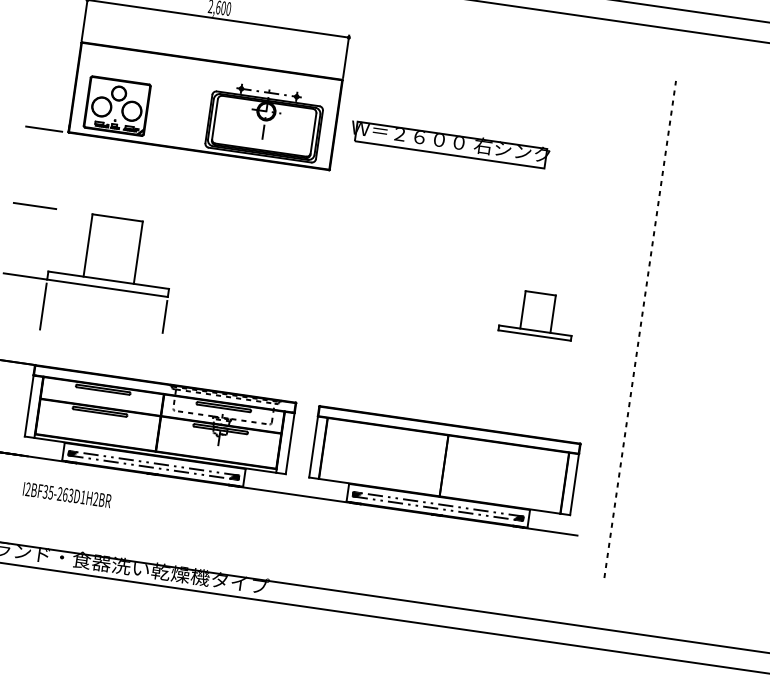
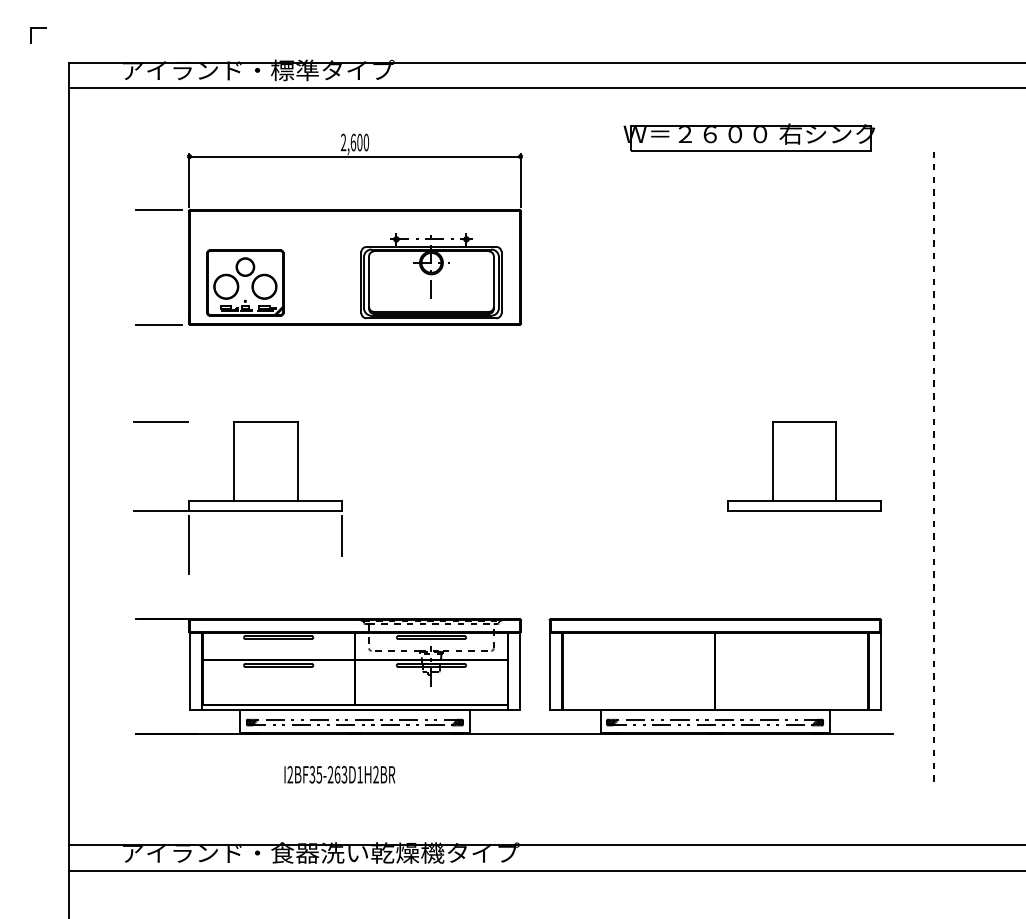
line: (56, 39) -> (158, 210), added
part: (450, 144) -> (749, 137), moved
part: (537, 314) -> (804, 466), size x1.67
text: (67, 494) -> (339, 774), moved

